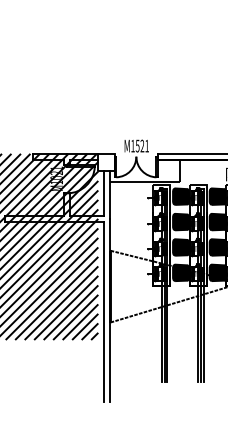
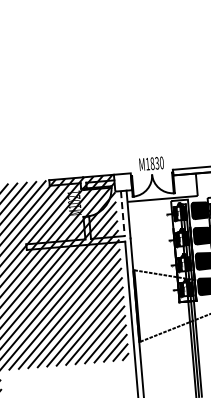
text: (141, 145) -> (156, 162), M1521 -> M1830
line: (103, 193) -> (122, 213), solid -> dashed

